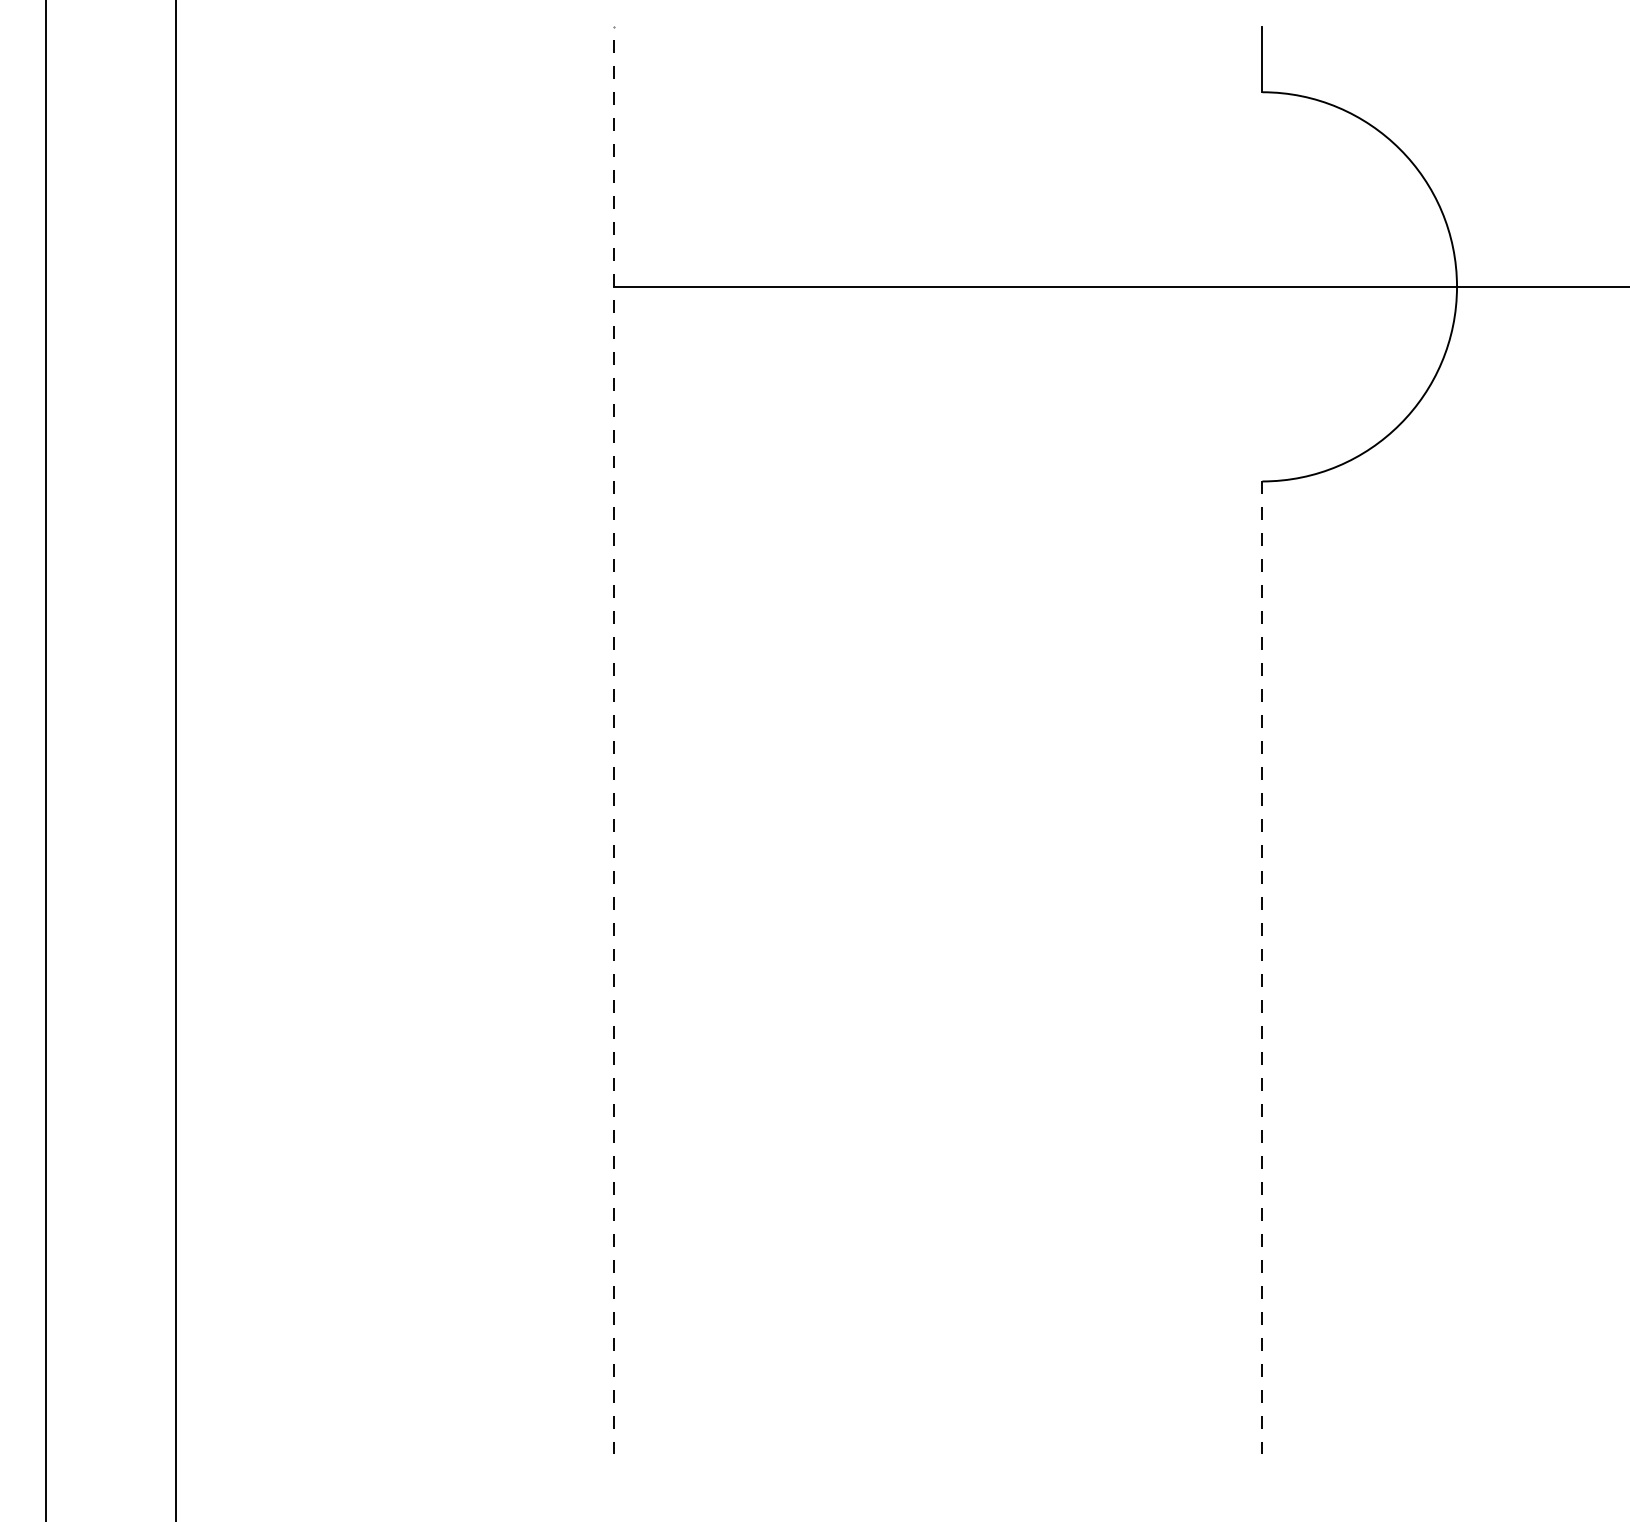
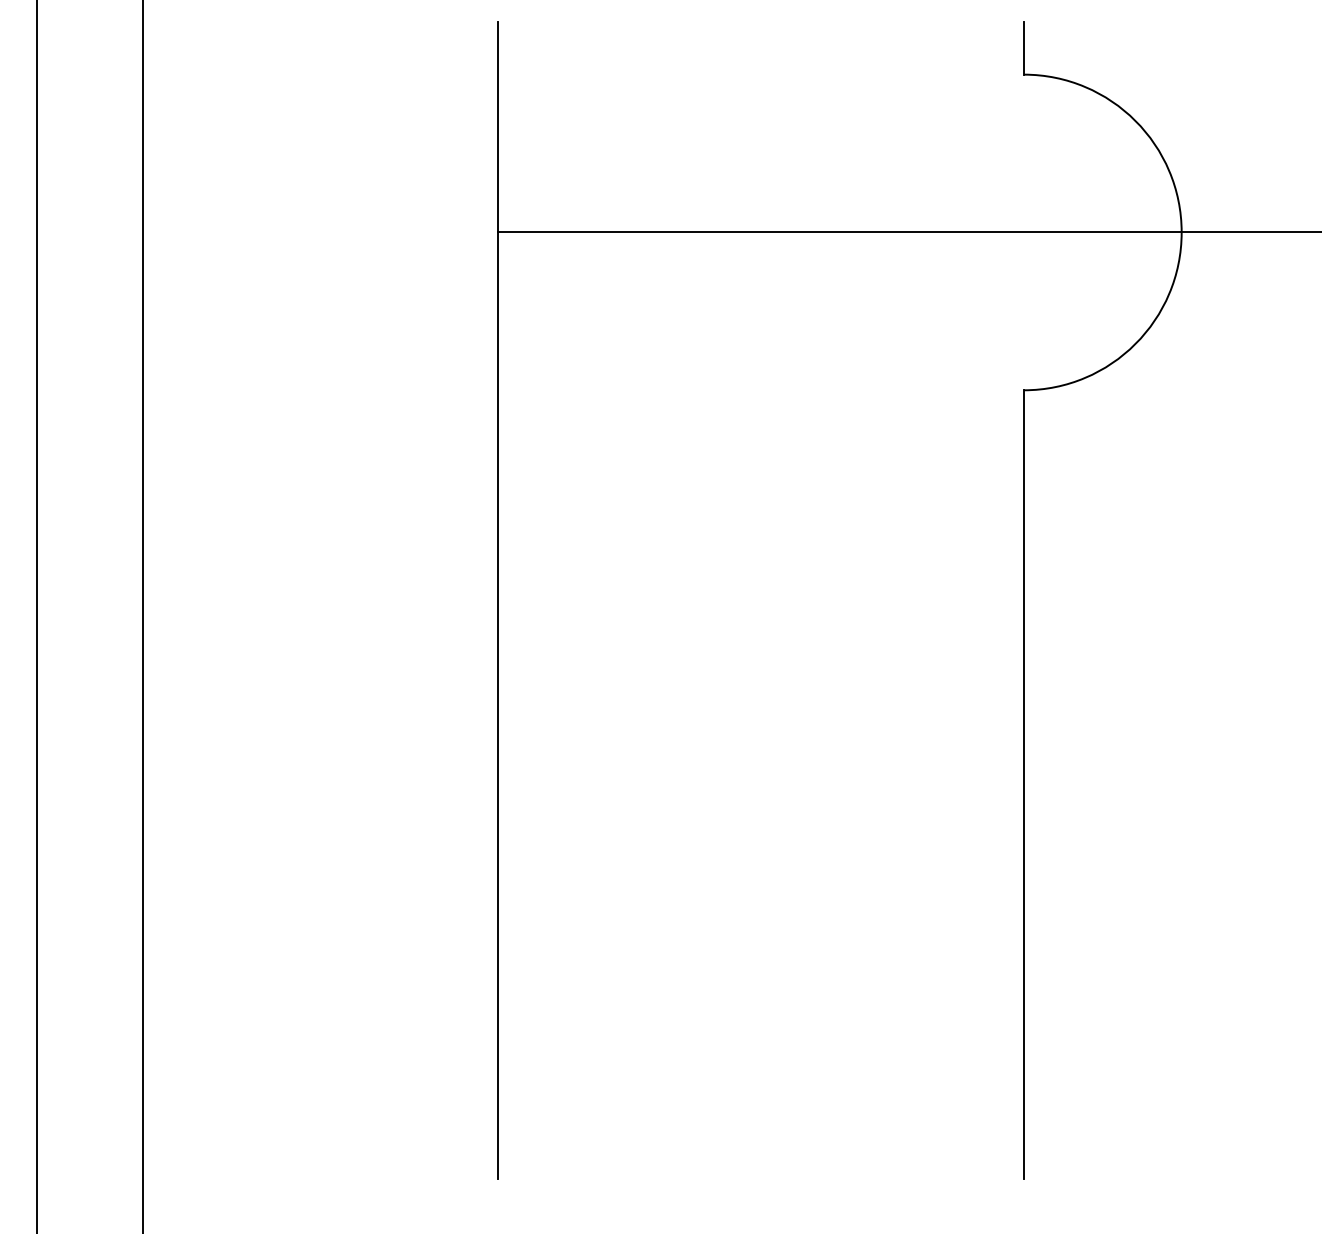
line: (613, 740) -> (497, 600), dashed -> solid
line: (1262, 967) -> (1023, 784), dashed -> solid

